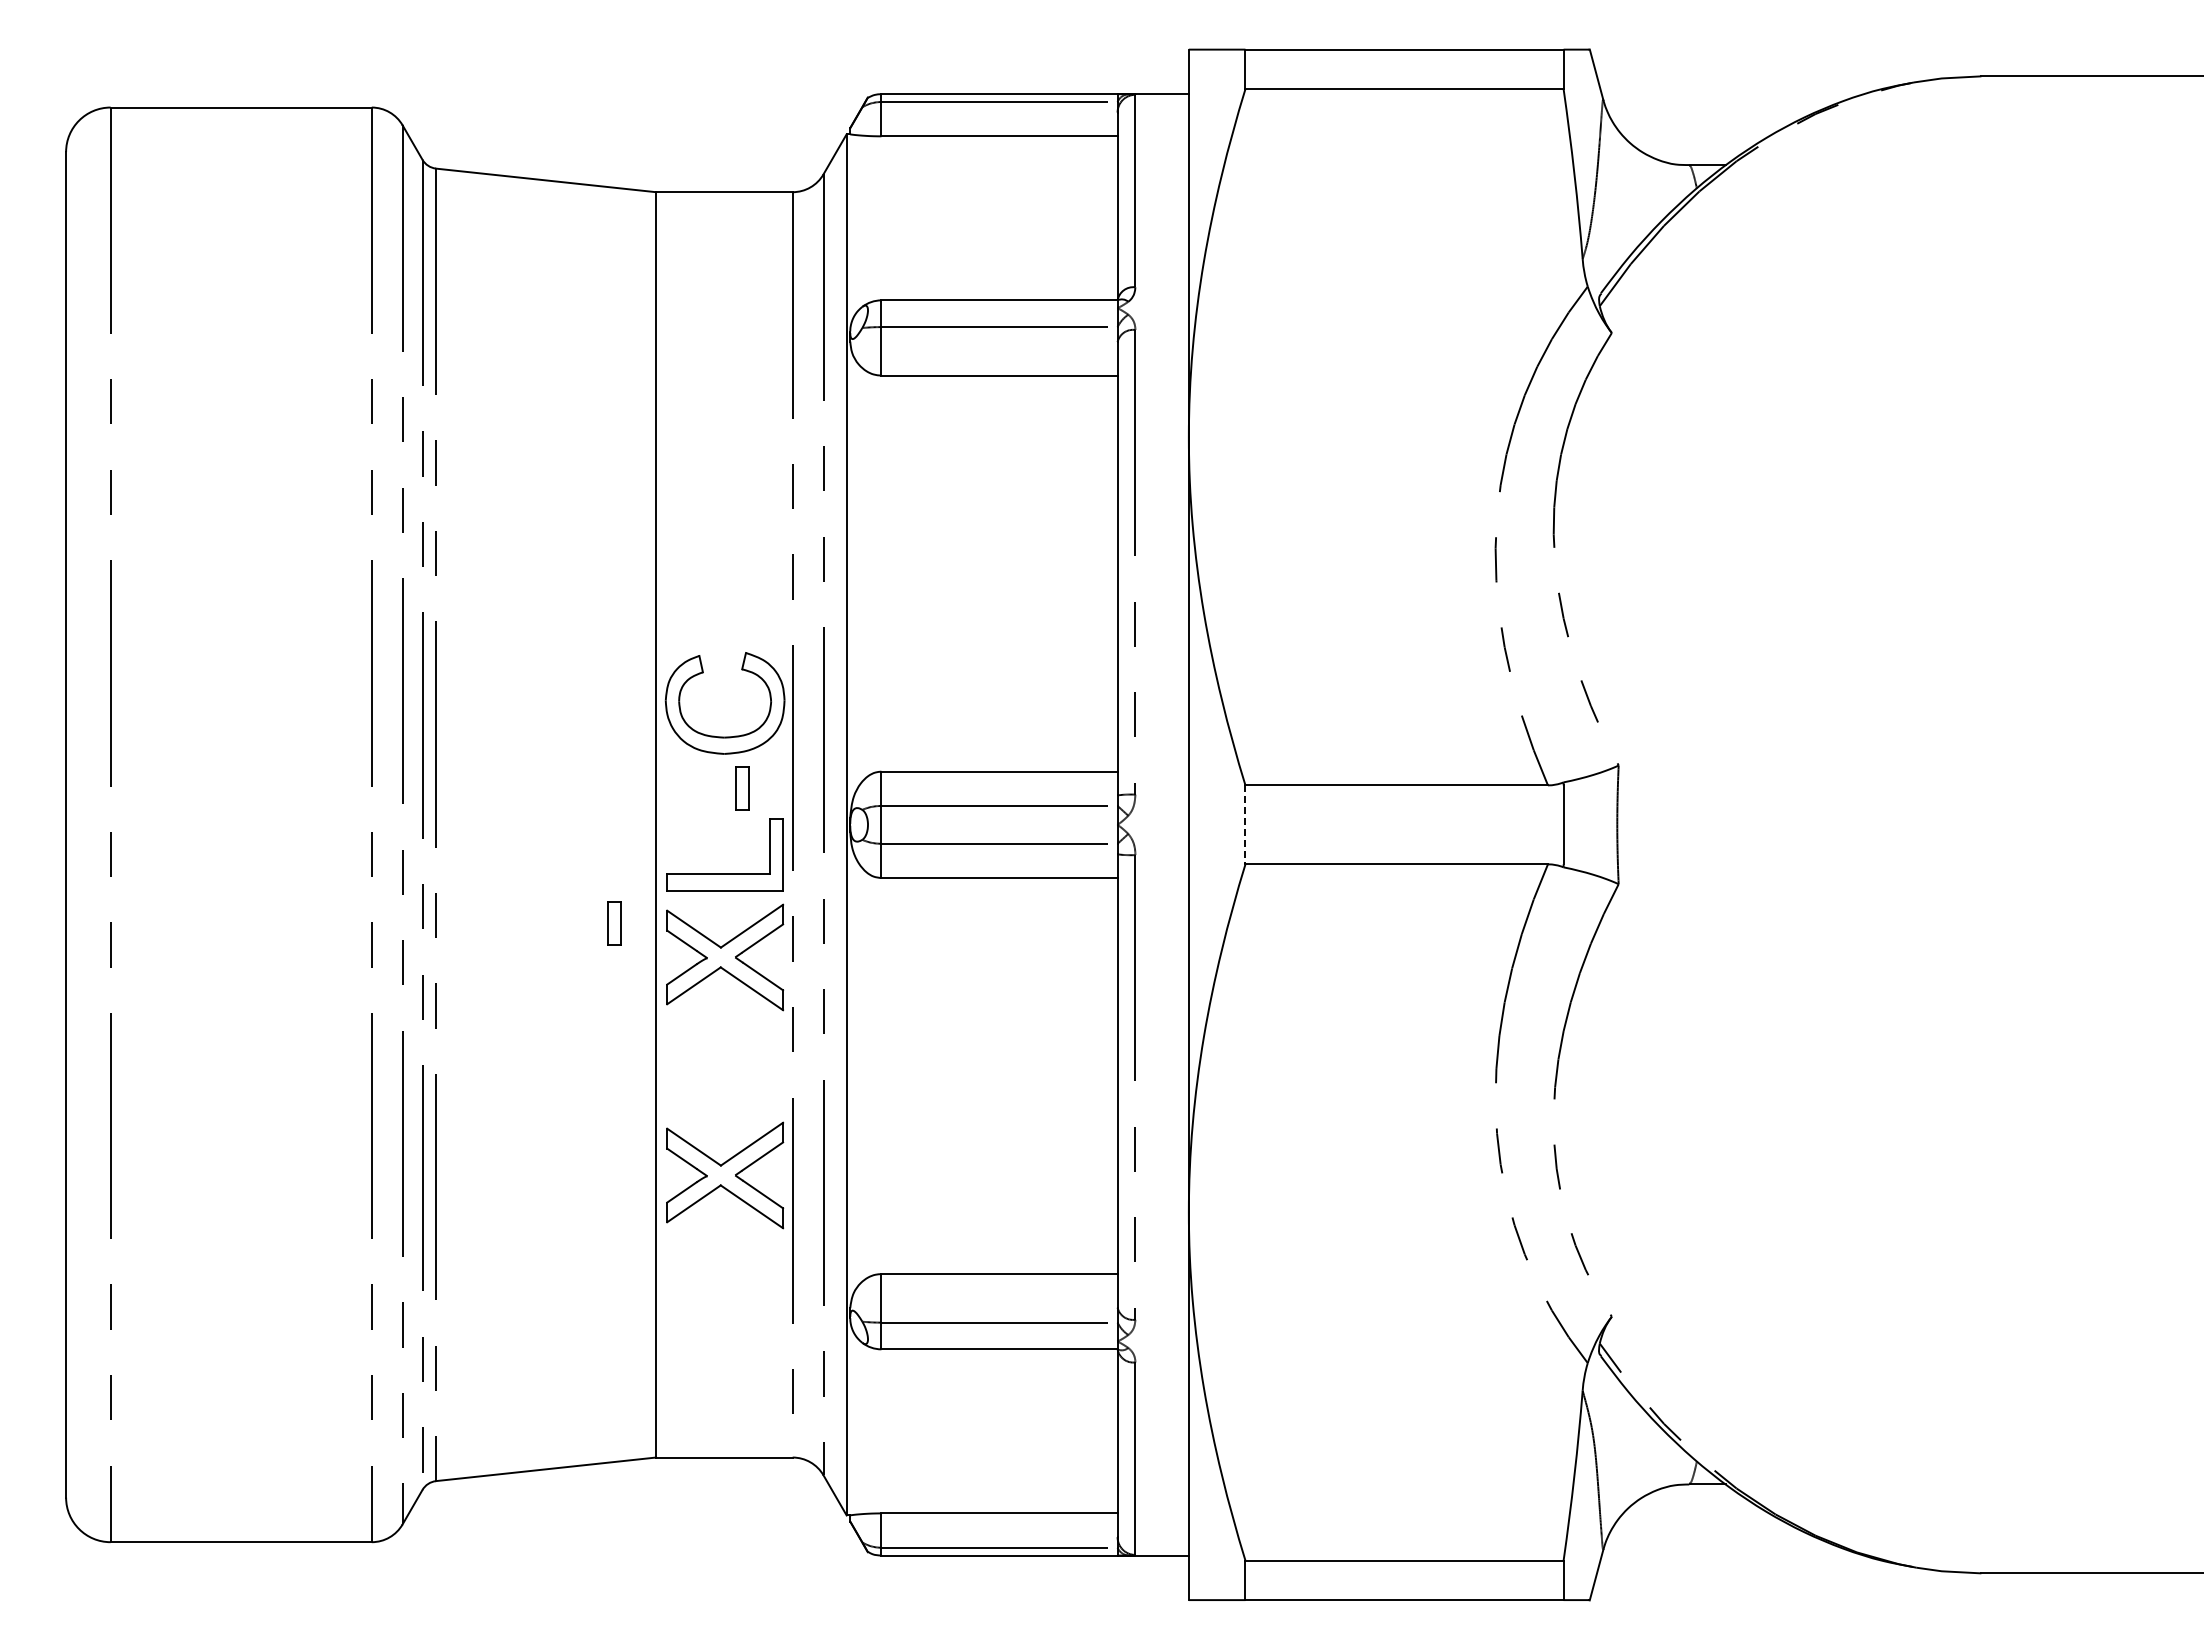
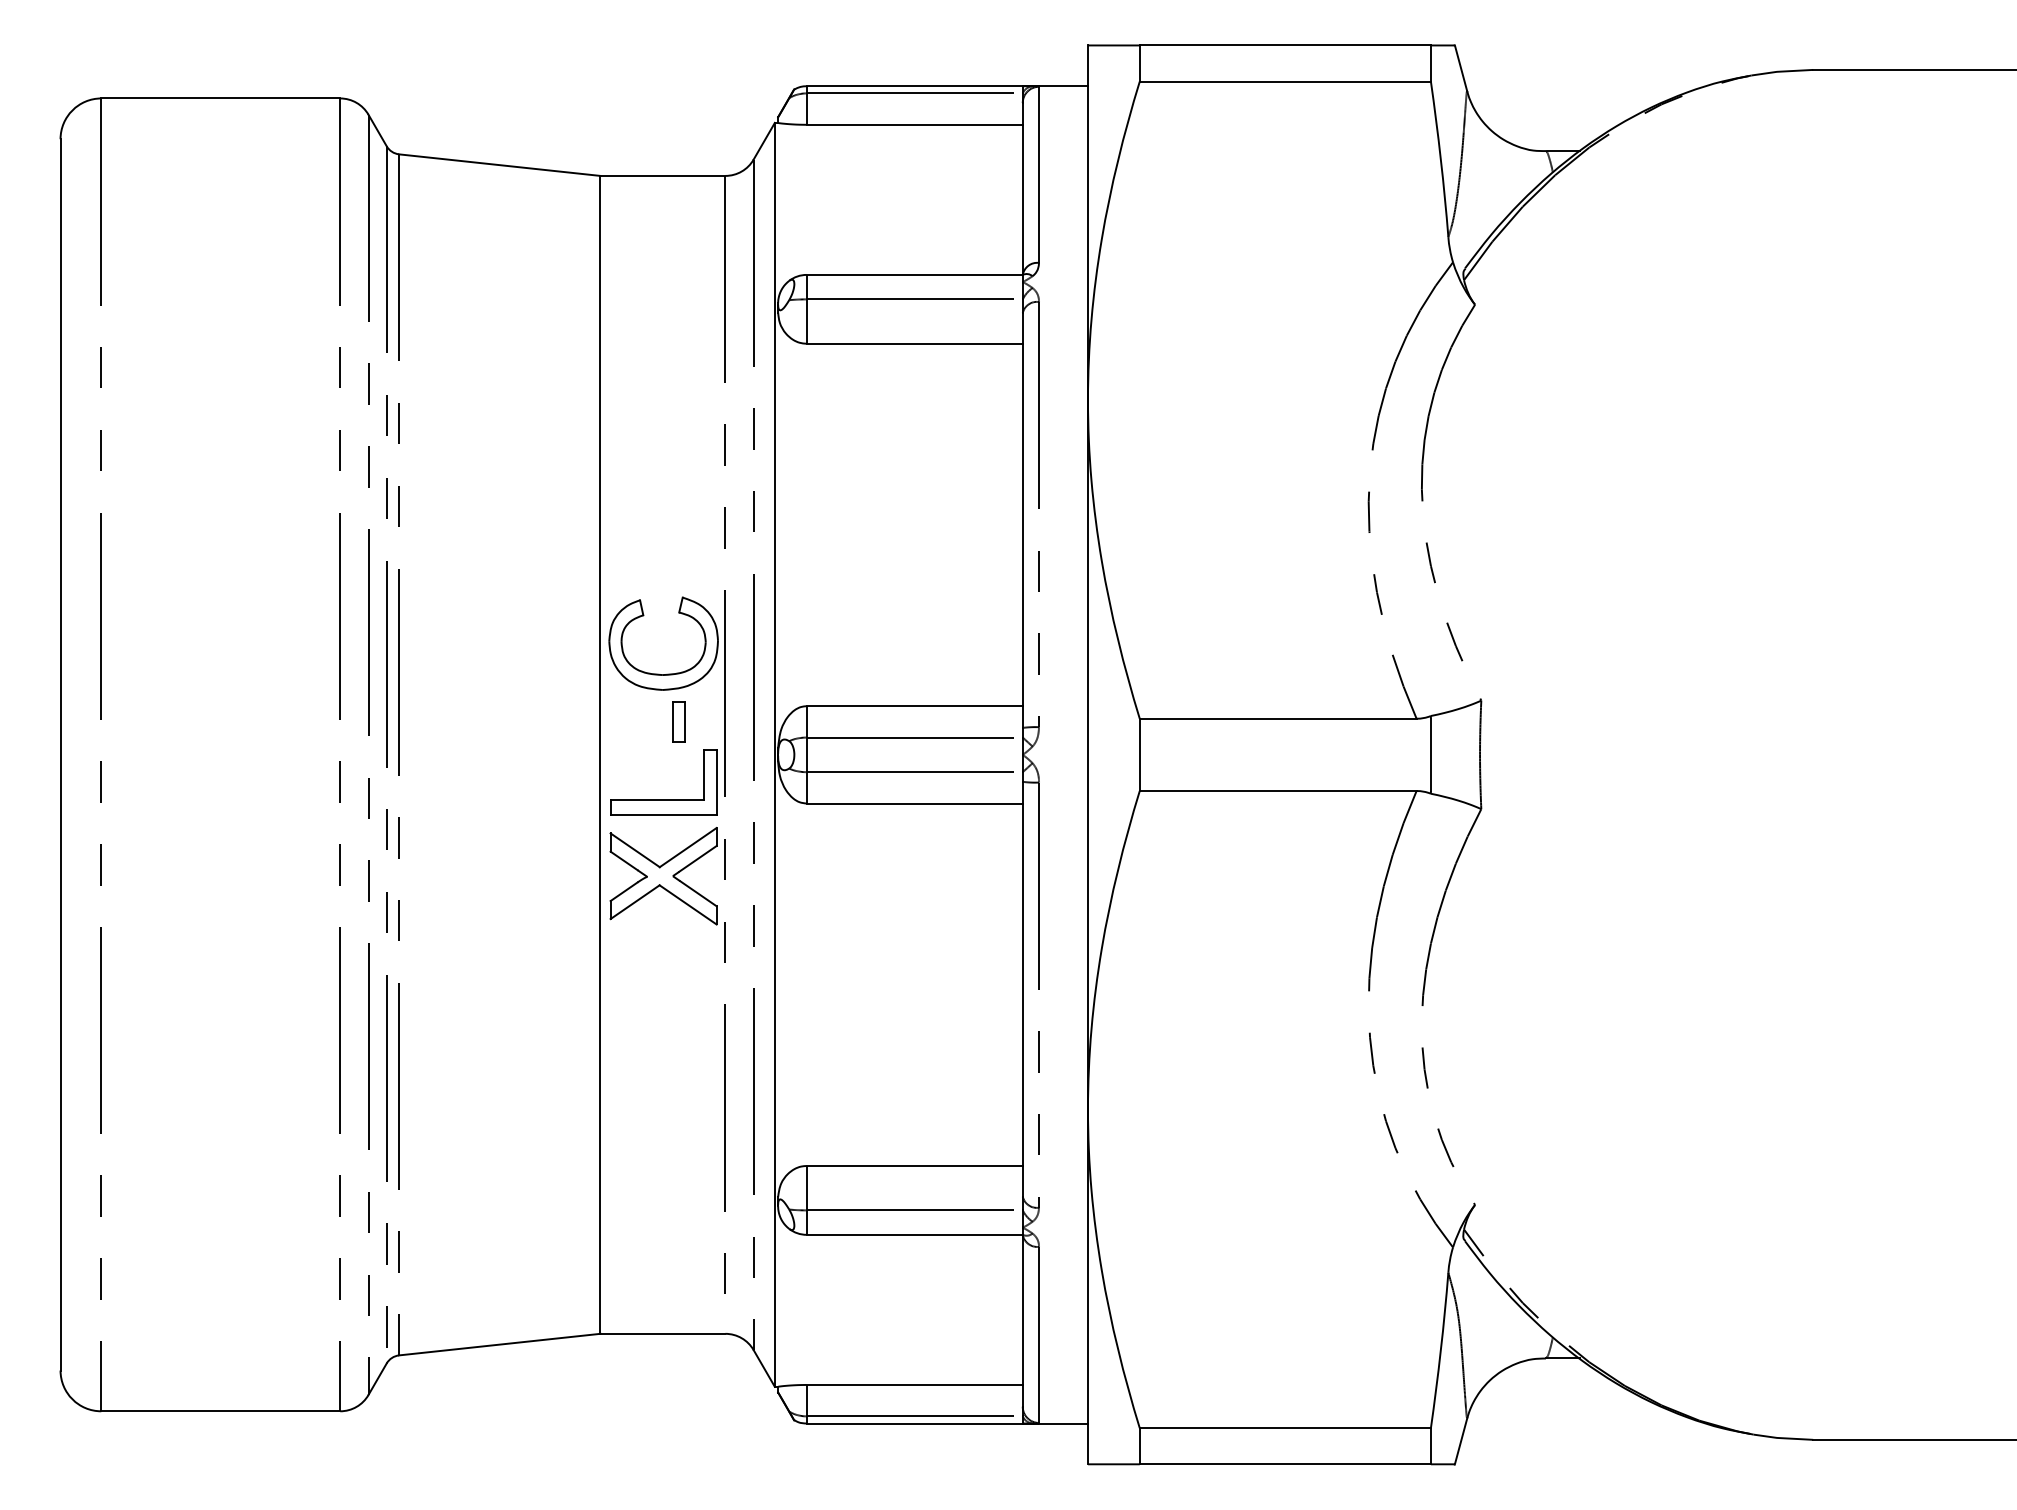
line: (1245, 825) -> (1139, 755), dashed -> solid
part: (614, 923) -> (562, 845), removed
part: (725, 1175) -> (663, 1075), removed

